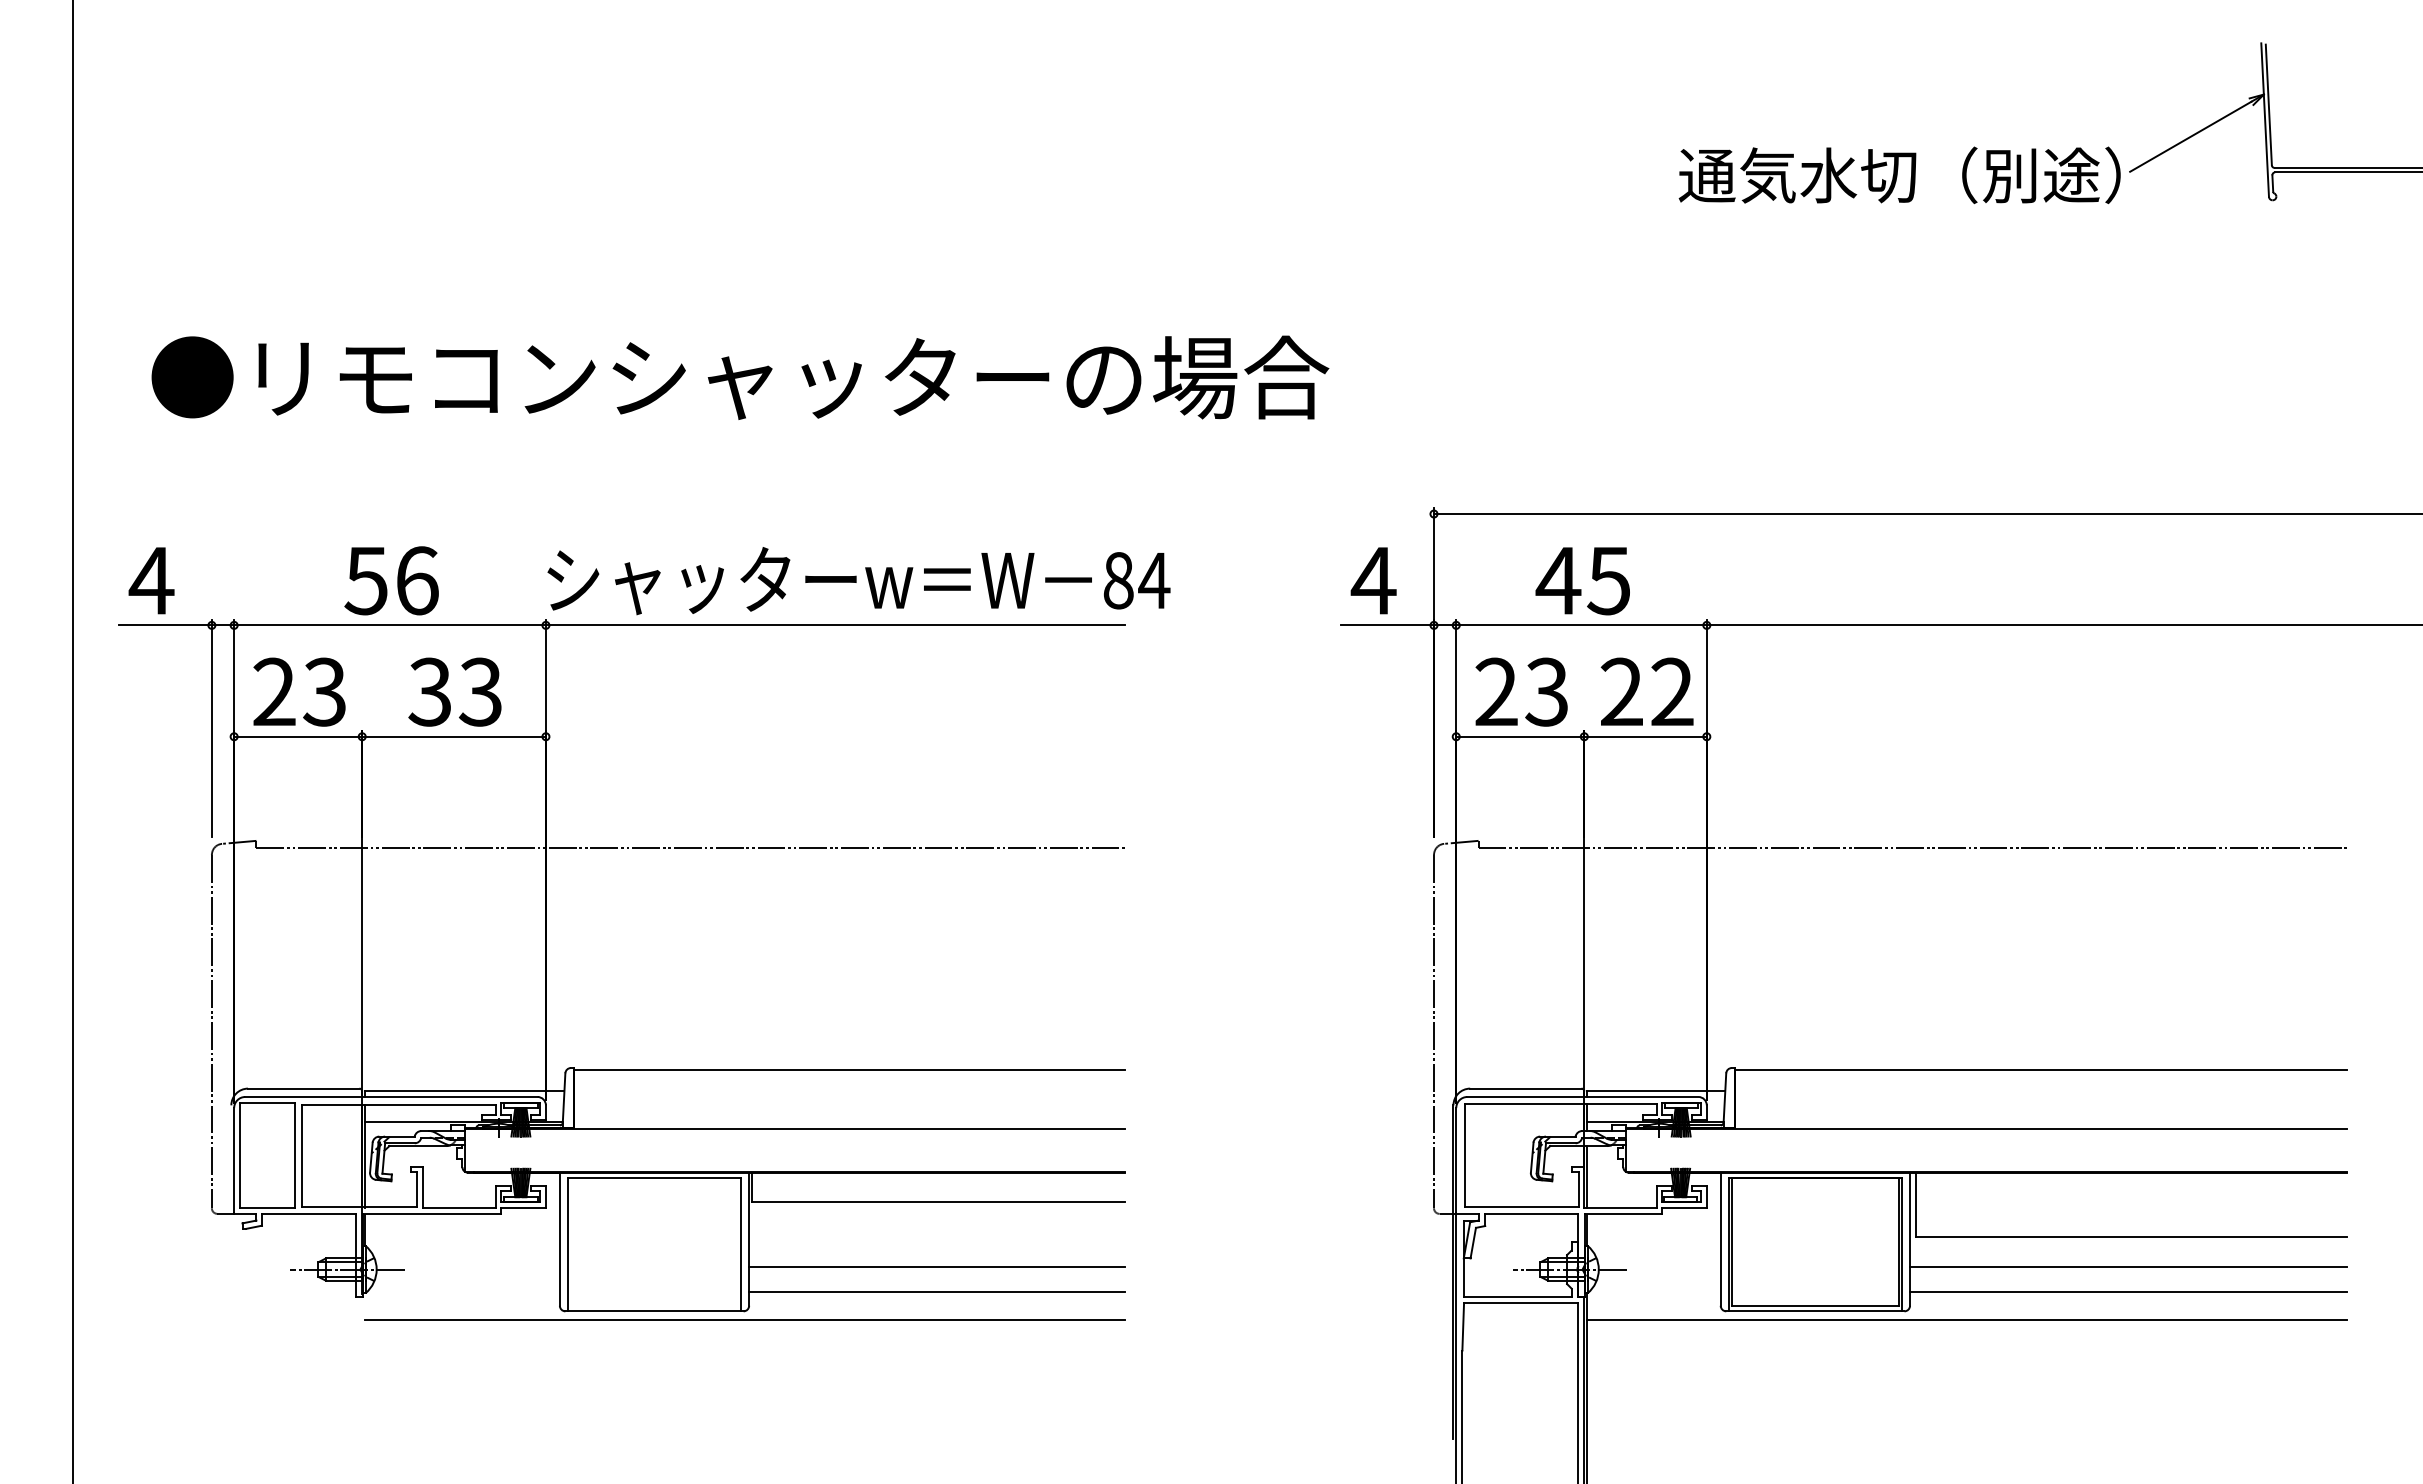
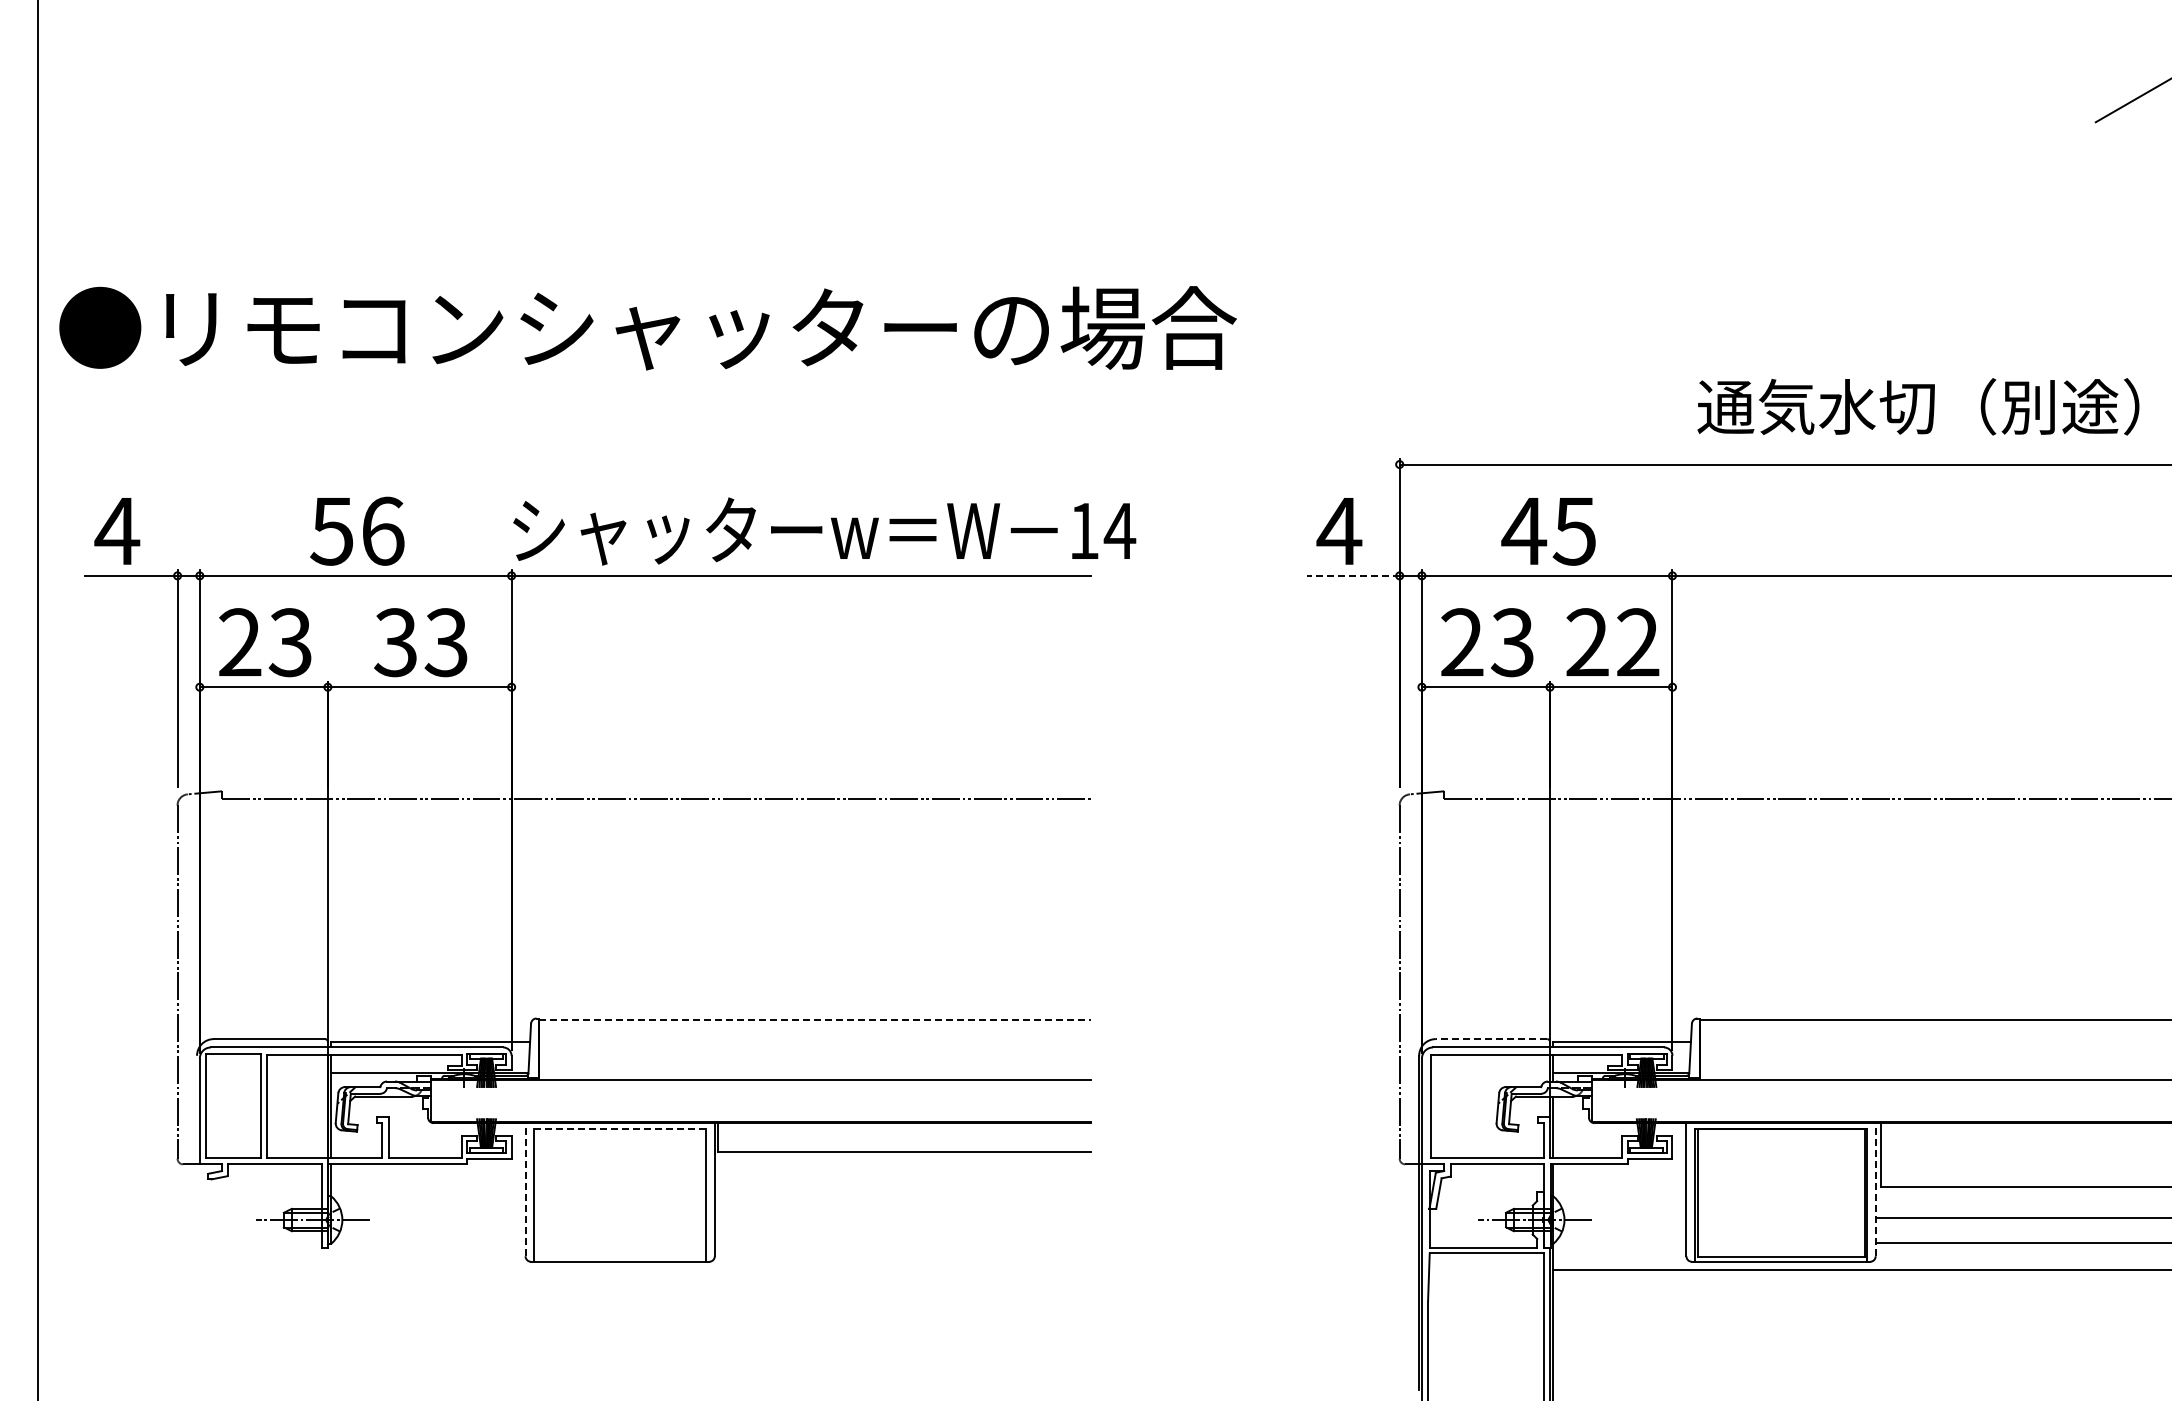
text: (1899, 175) -> (1918, 406), moved
text: (740, 377) -> (648, 327), moved
text: (1118, 580) -> (1084, 530), 84 -> 14
line: (1387, 625) -> (1353, 575), solid -> dashed
line: (849, 1069) -> (815, 1019), solid -> dashed
line: (1525, 1088) -> (1491, 1038), solid -> dashed
line: (655, 1178) -> (621, 1128), solid -> dashed
line: (559, 1239) -> (525, 1189), solid -> dashed
line: (1910, 1239) -> (1876, 1189), solid -> dashed
line: (936, 1267) -> (902, 1217), removed
line: (936, 1292) -> (902, 1242), removed
line: (744, 1319) -> (710, 1269), removed

